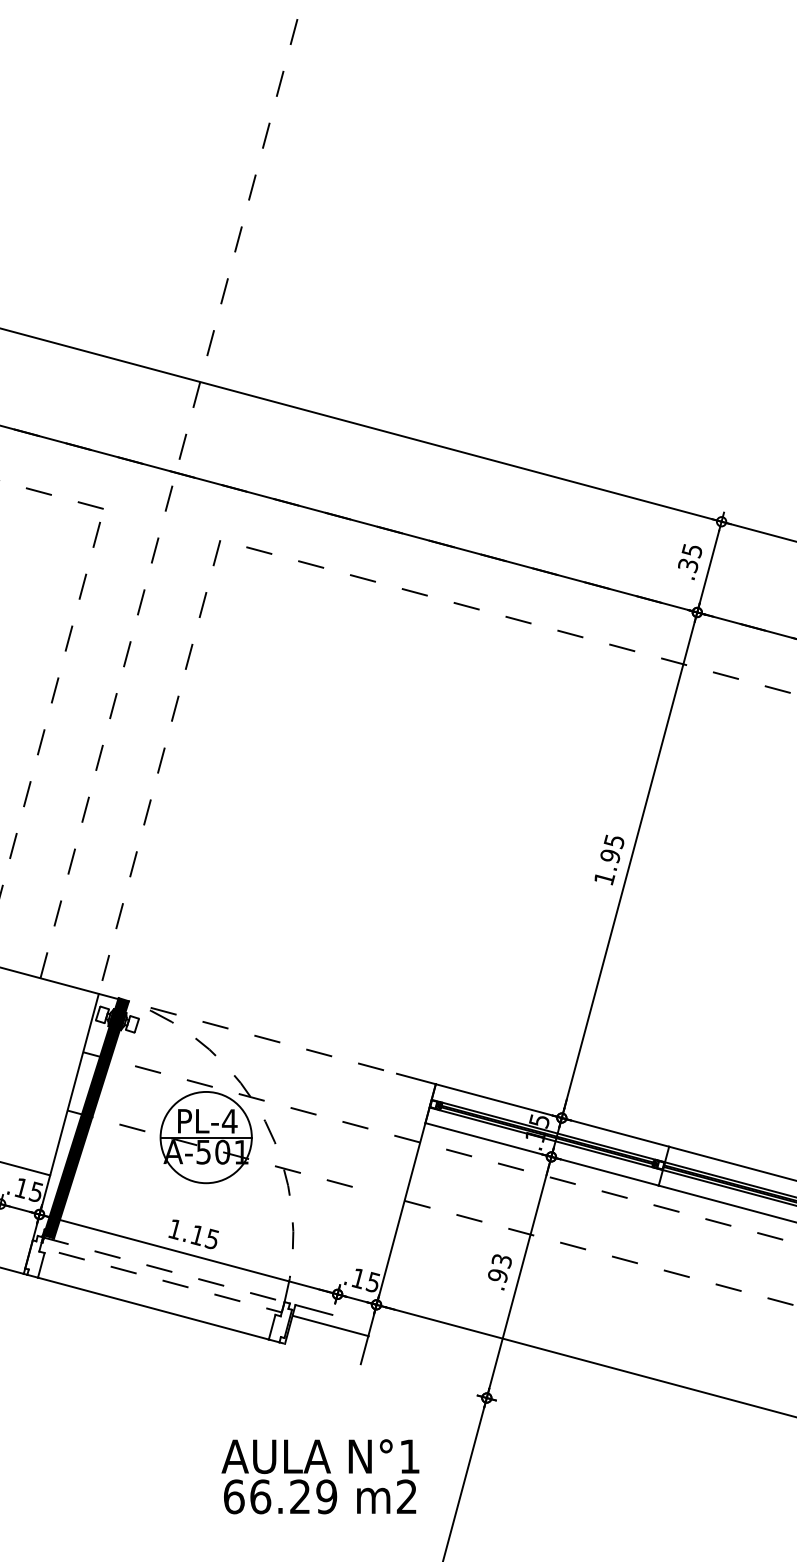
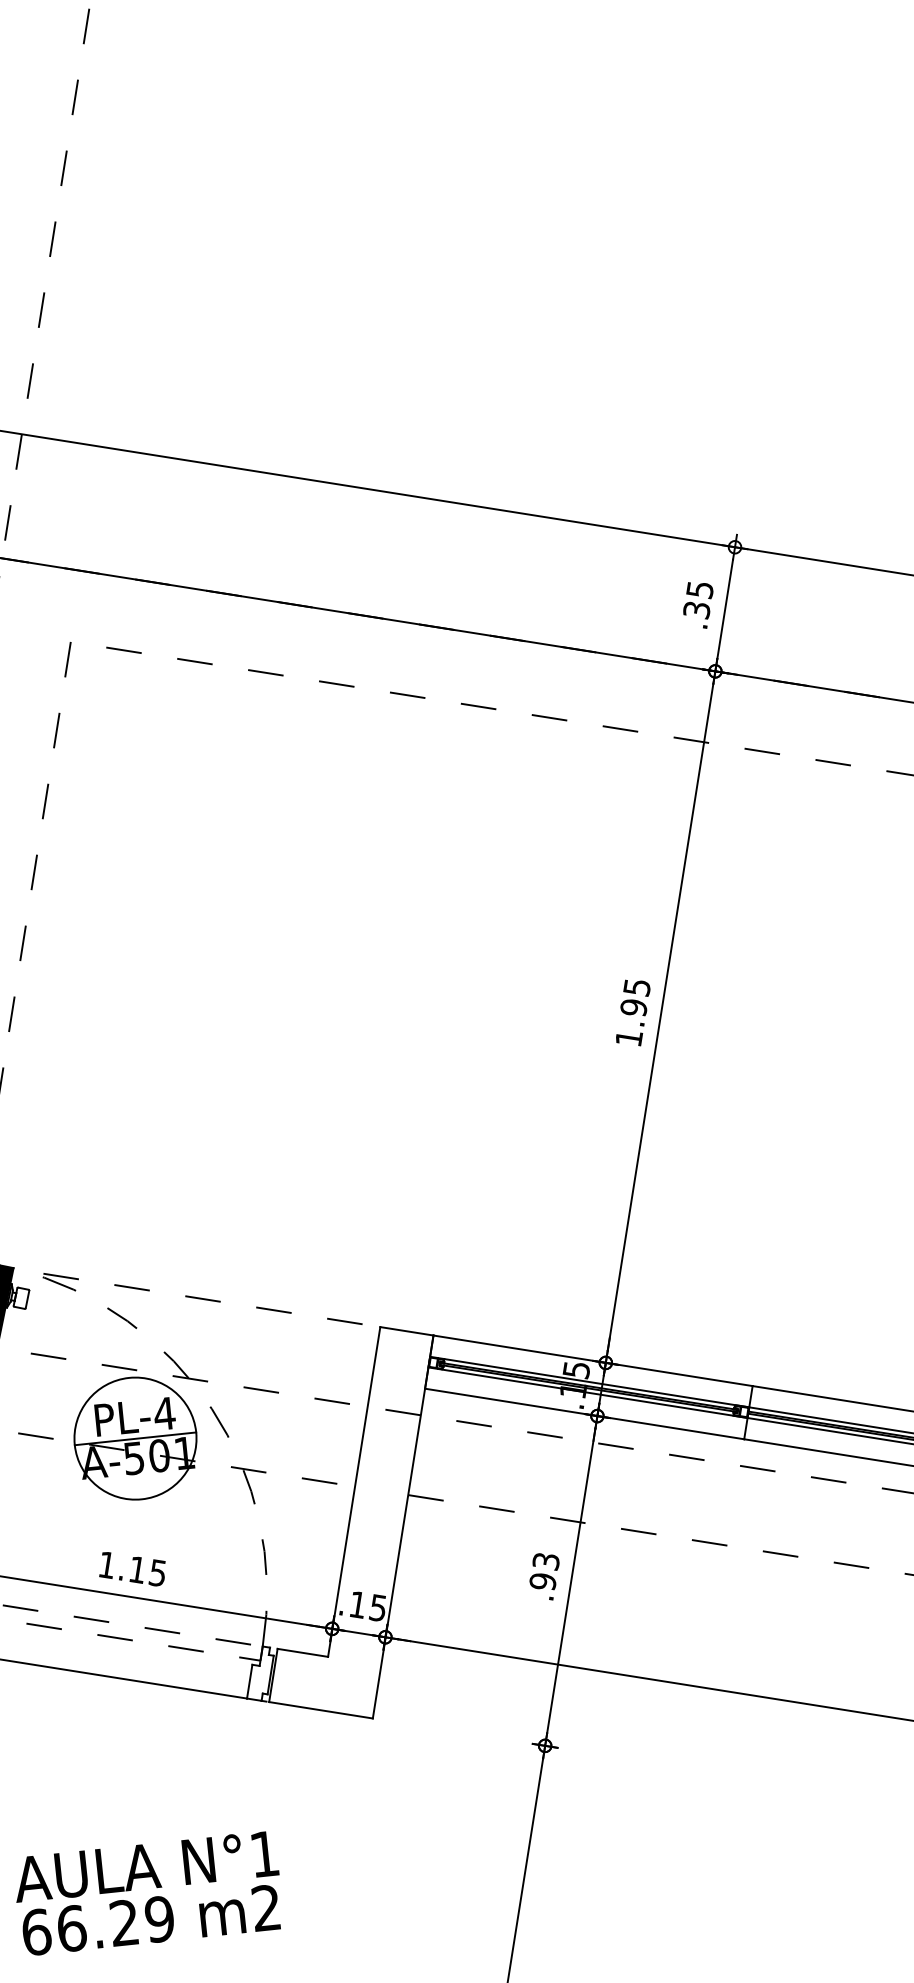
line: (364, 1193) -> (353, 1490), added
line: (330, 1325) -> (320, 1709), moved
text: (320, 1476) -> (148, 1893), moved

